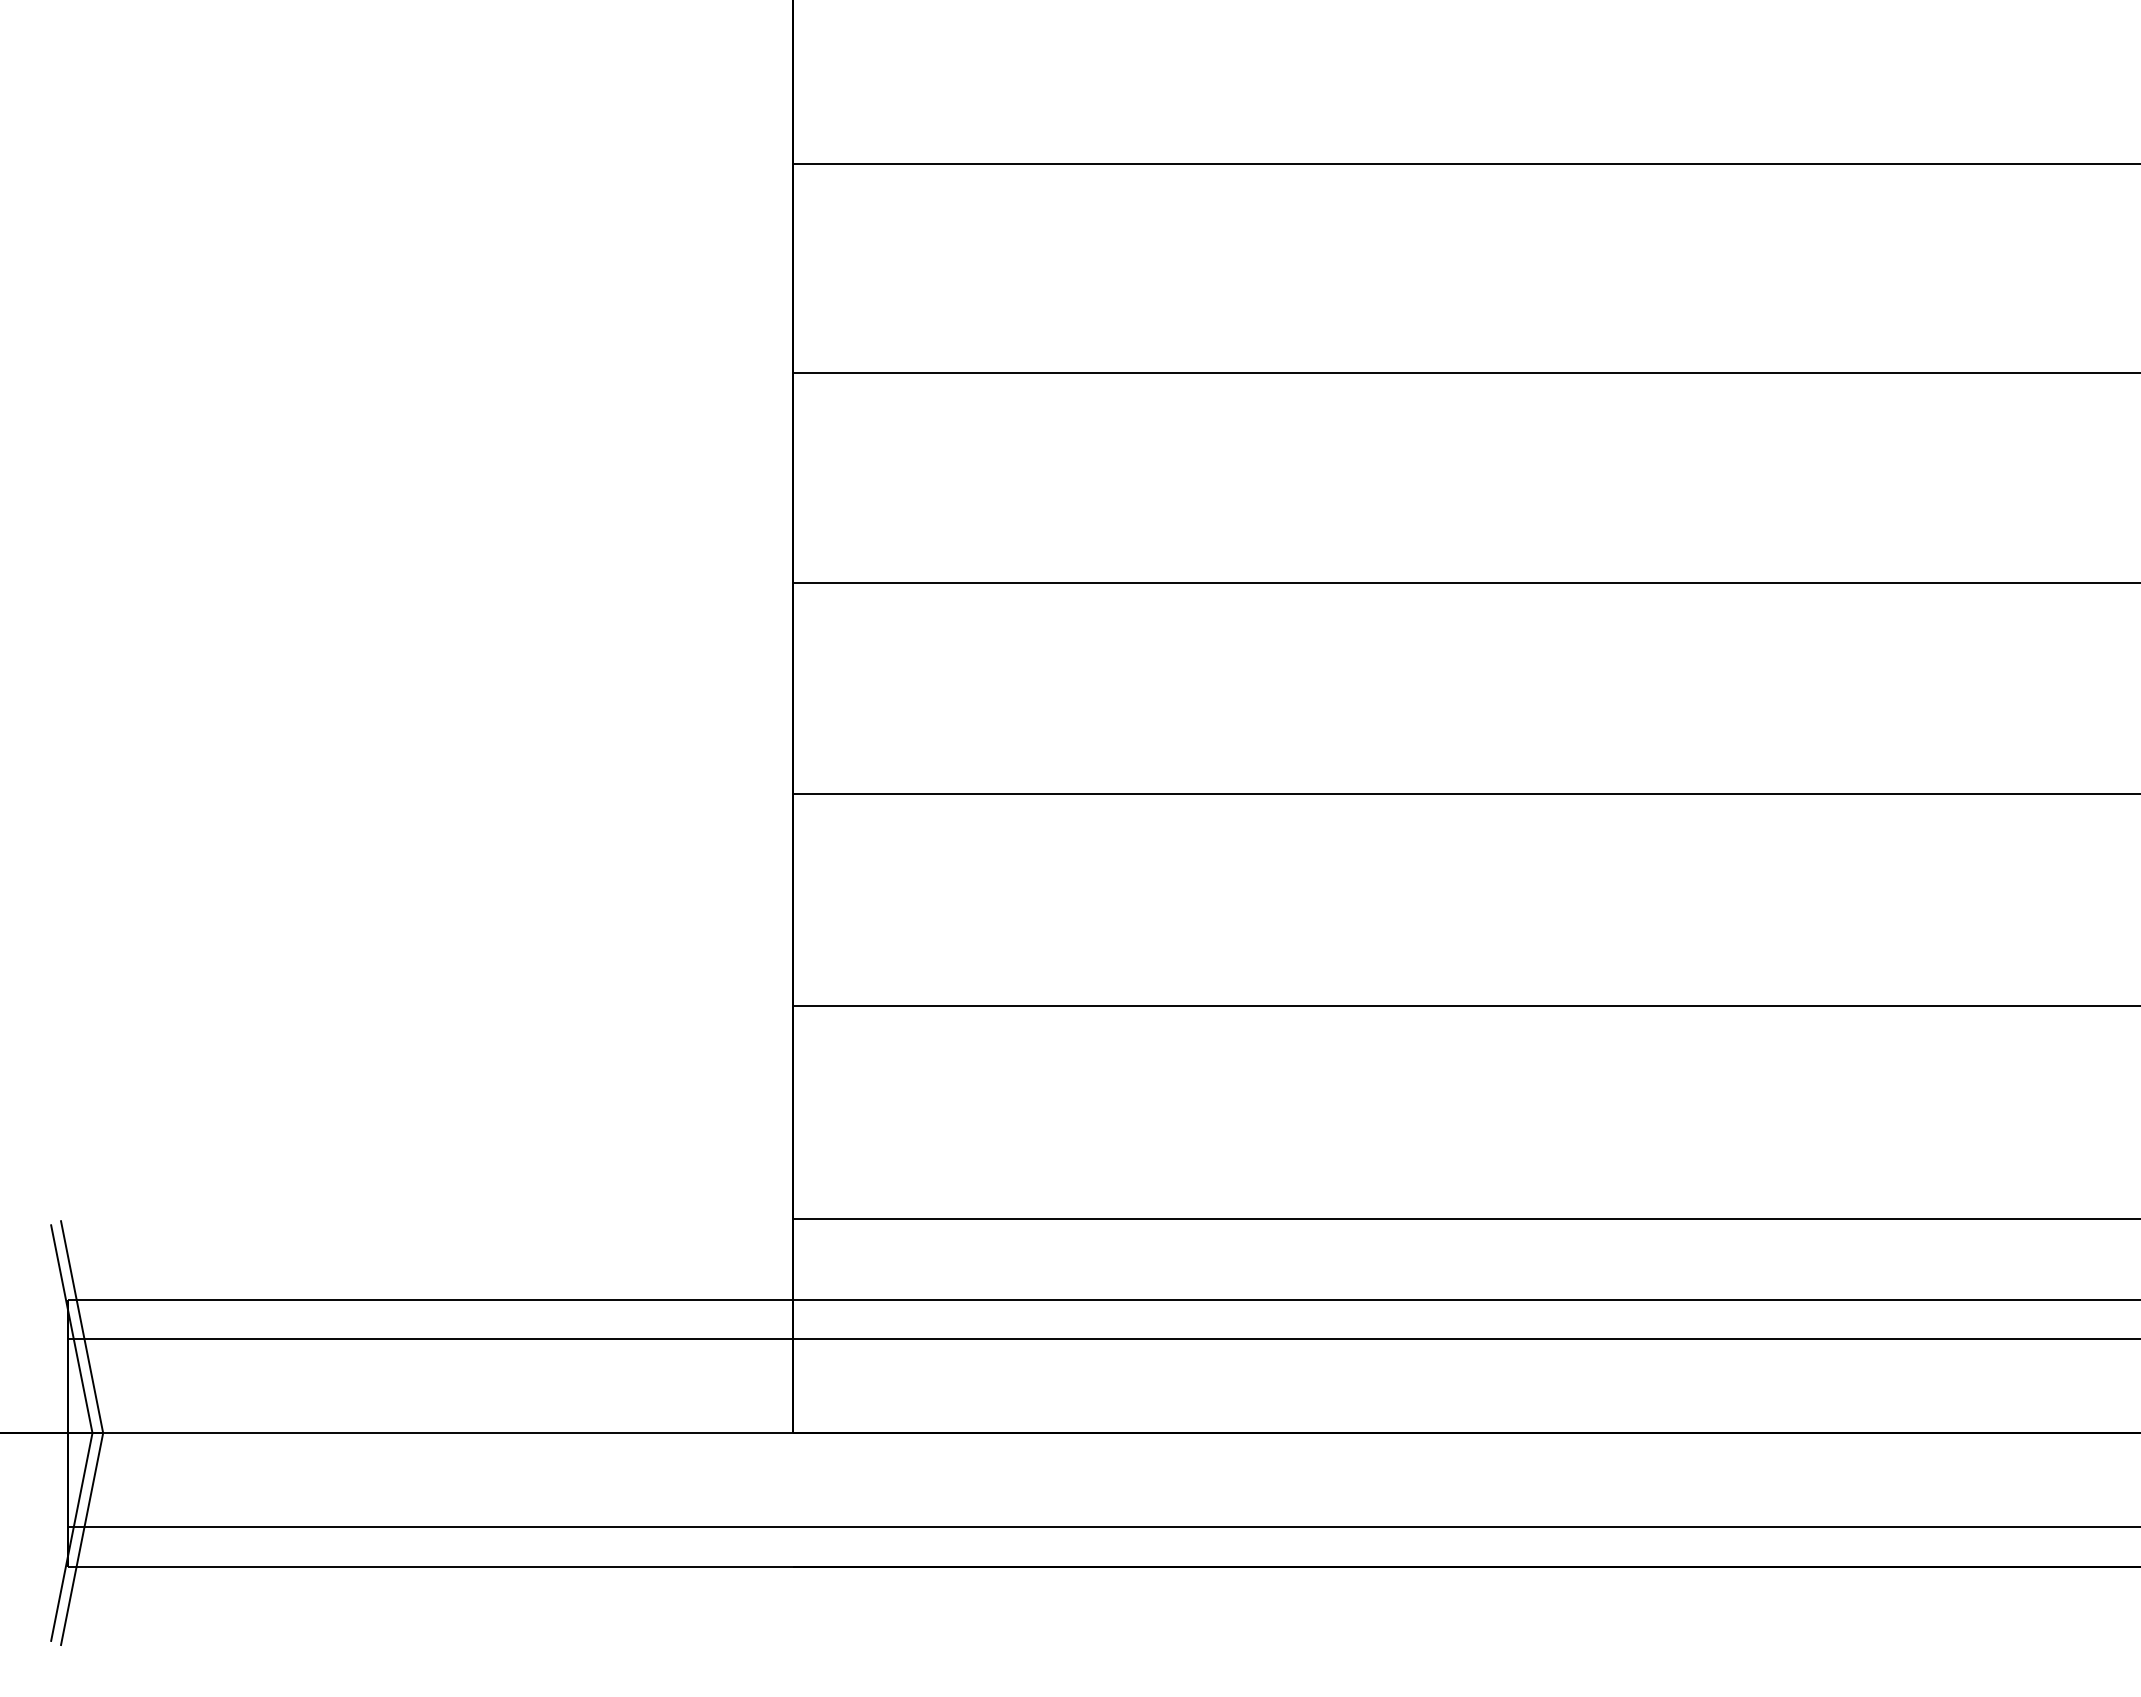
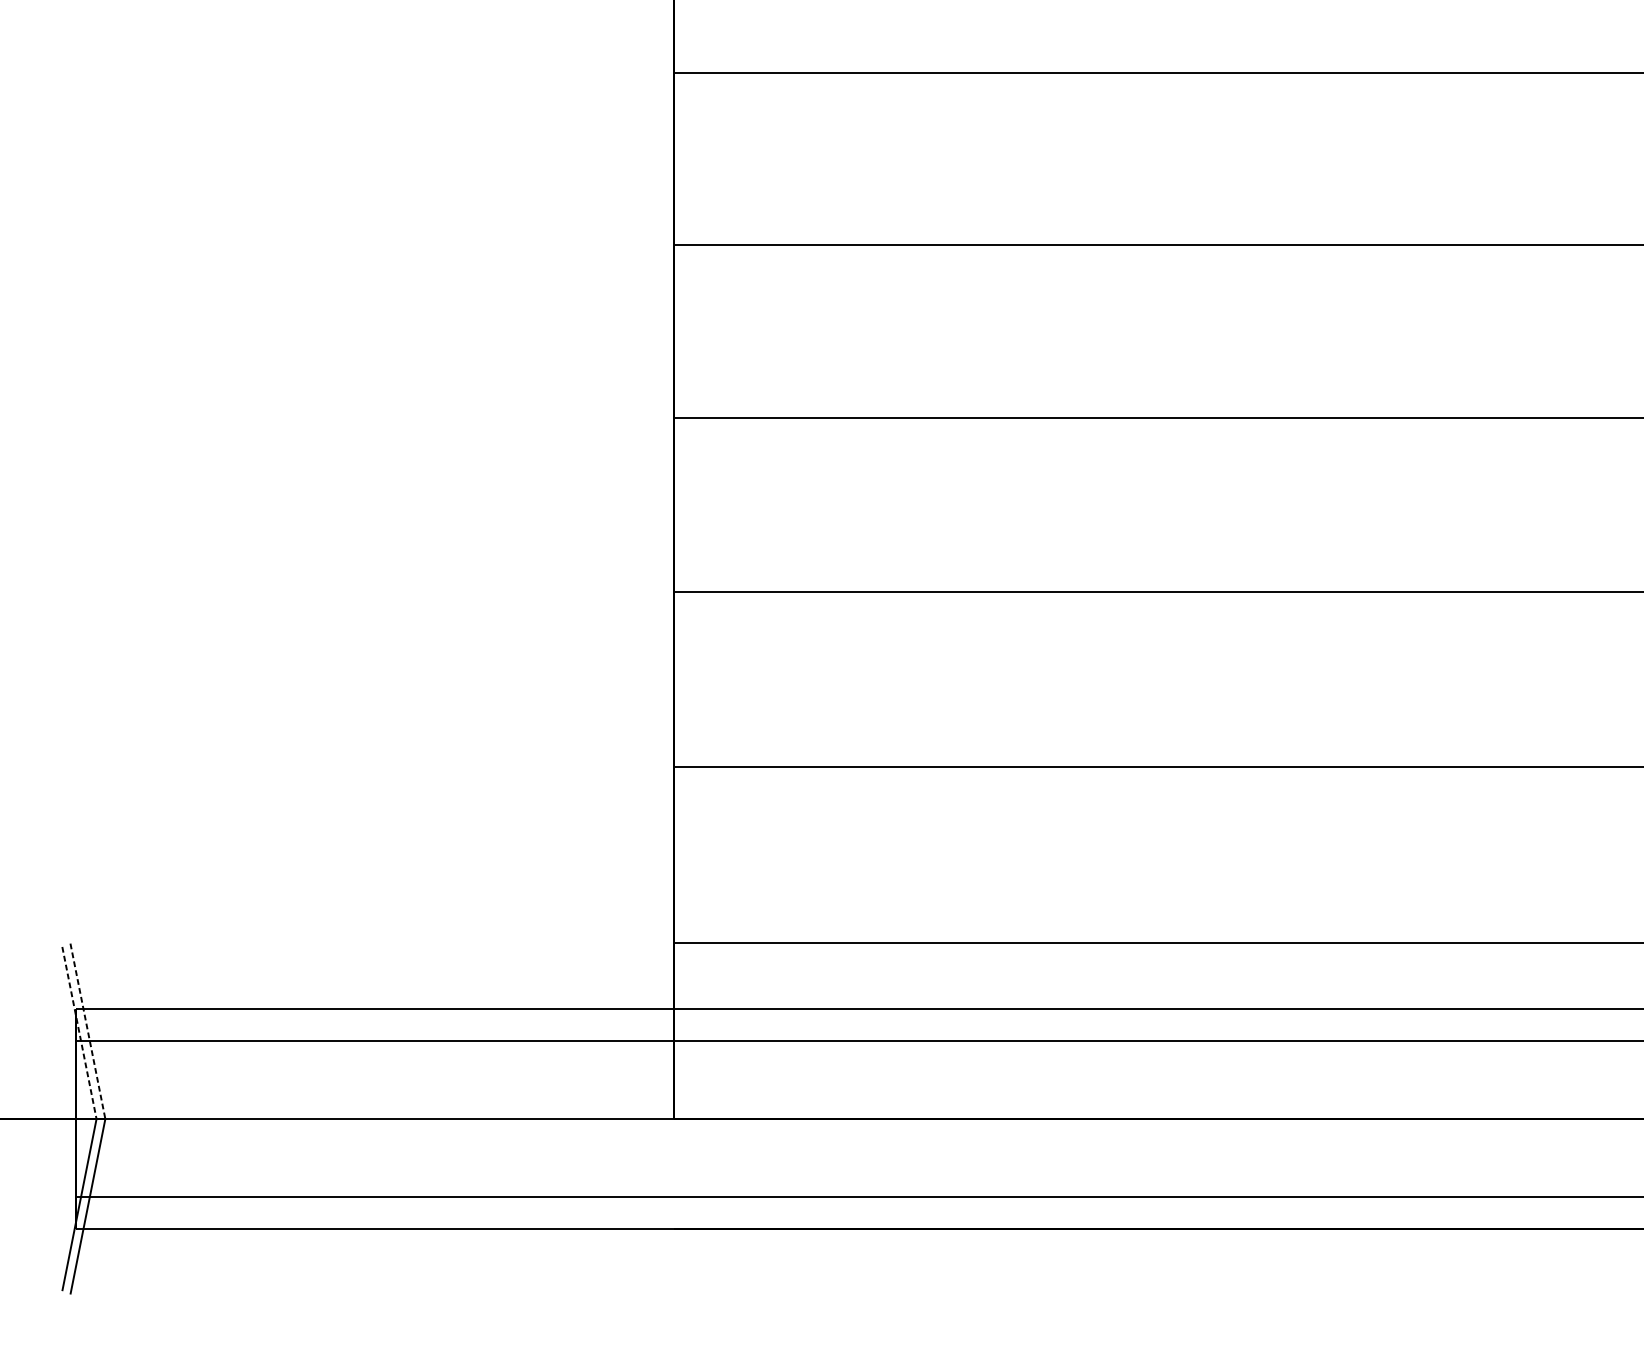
line: (82, 1326) -> (88, 1031), solid -> dashed
line: (71, 1329) -> (79, 1033), solid -> dashed

